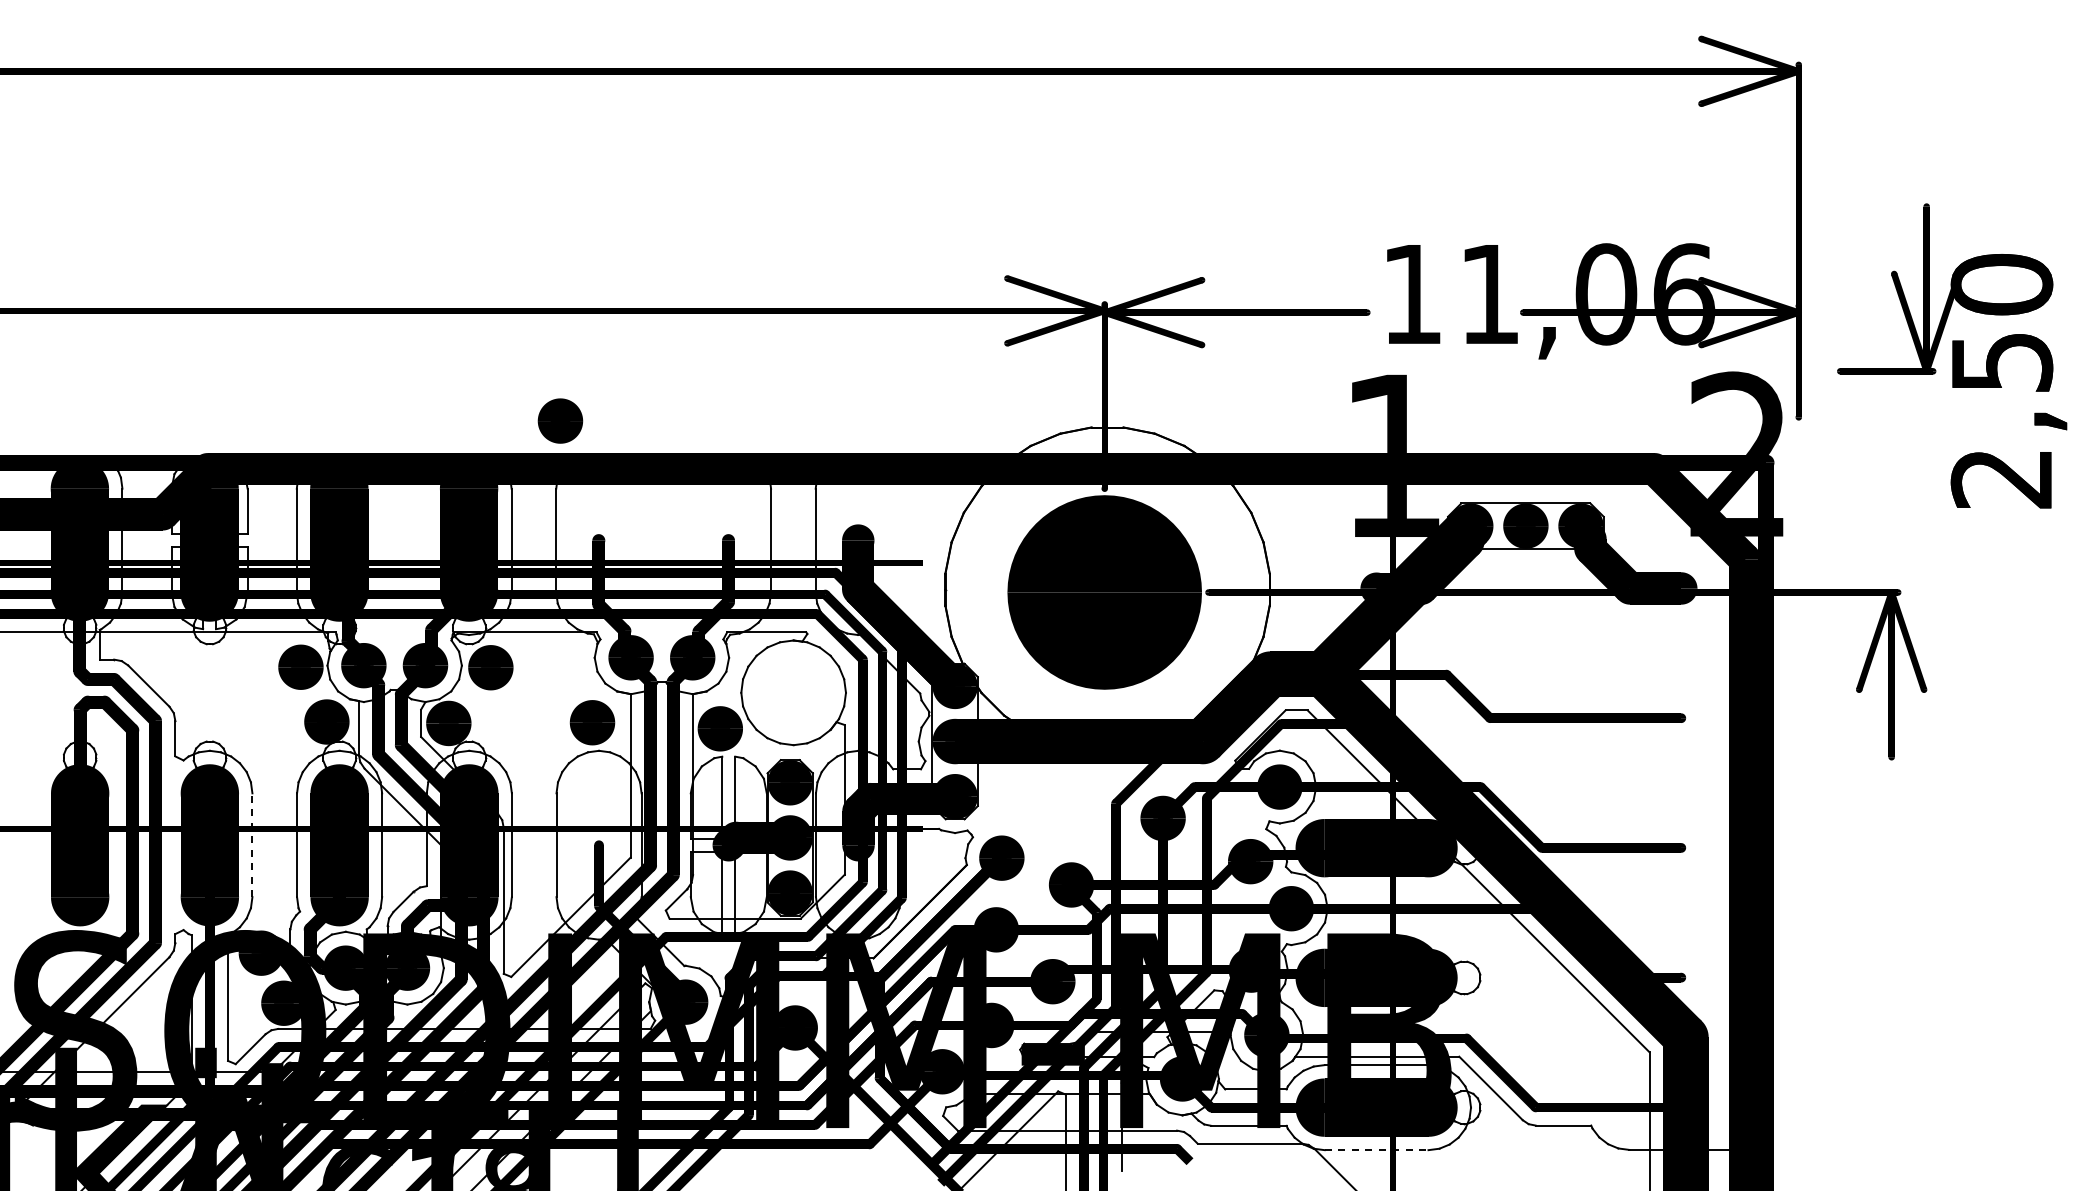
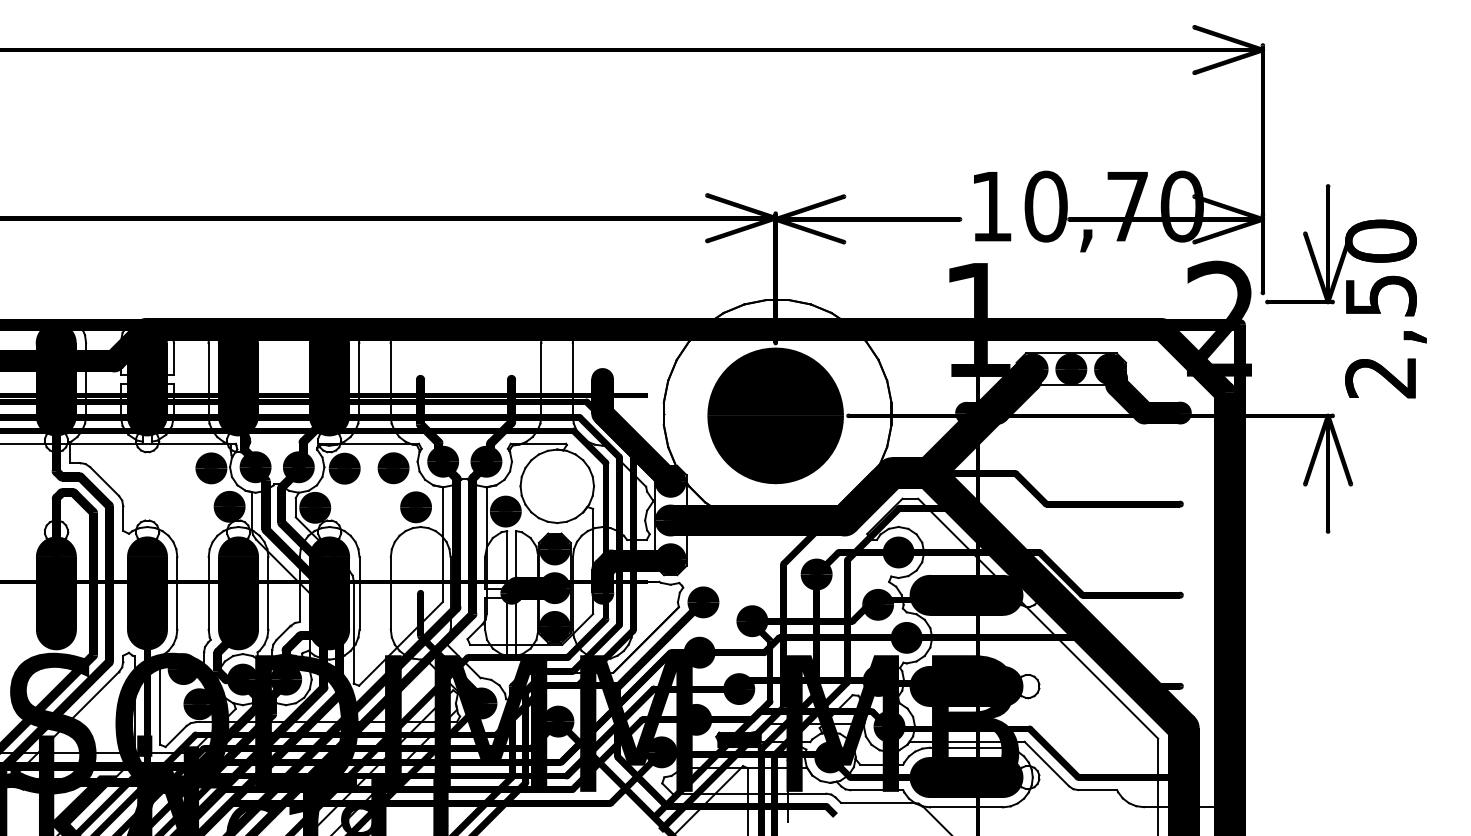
text: (1587, 294) -> (1114, 206), 11,06 -> 10,70
text: (1952, 355) -> (1346, 290), moved
part: (560, 420) -> (393, 467), moved
line: (252, 845) -> (177, 593), dashed -> solid
line: (1376, 1150) -> (966, 807), dashed -> solid

